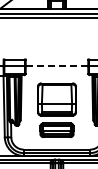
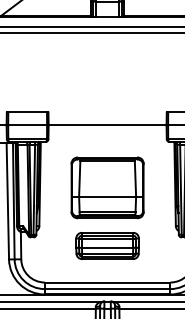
line: (57, 66) -> (108, 125), dashed -> solid

